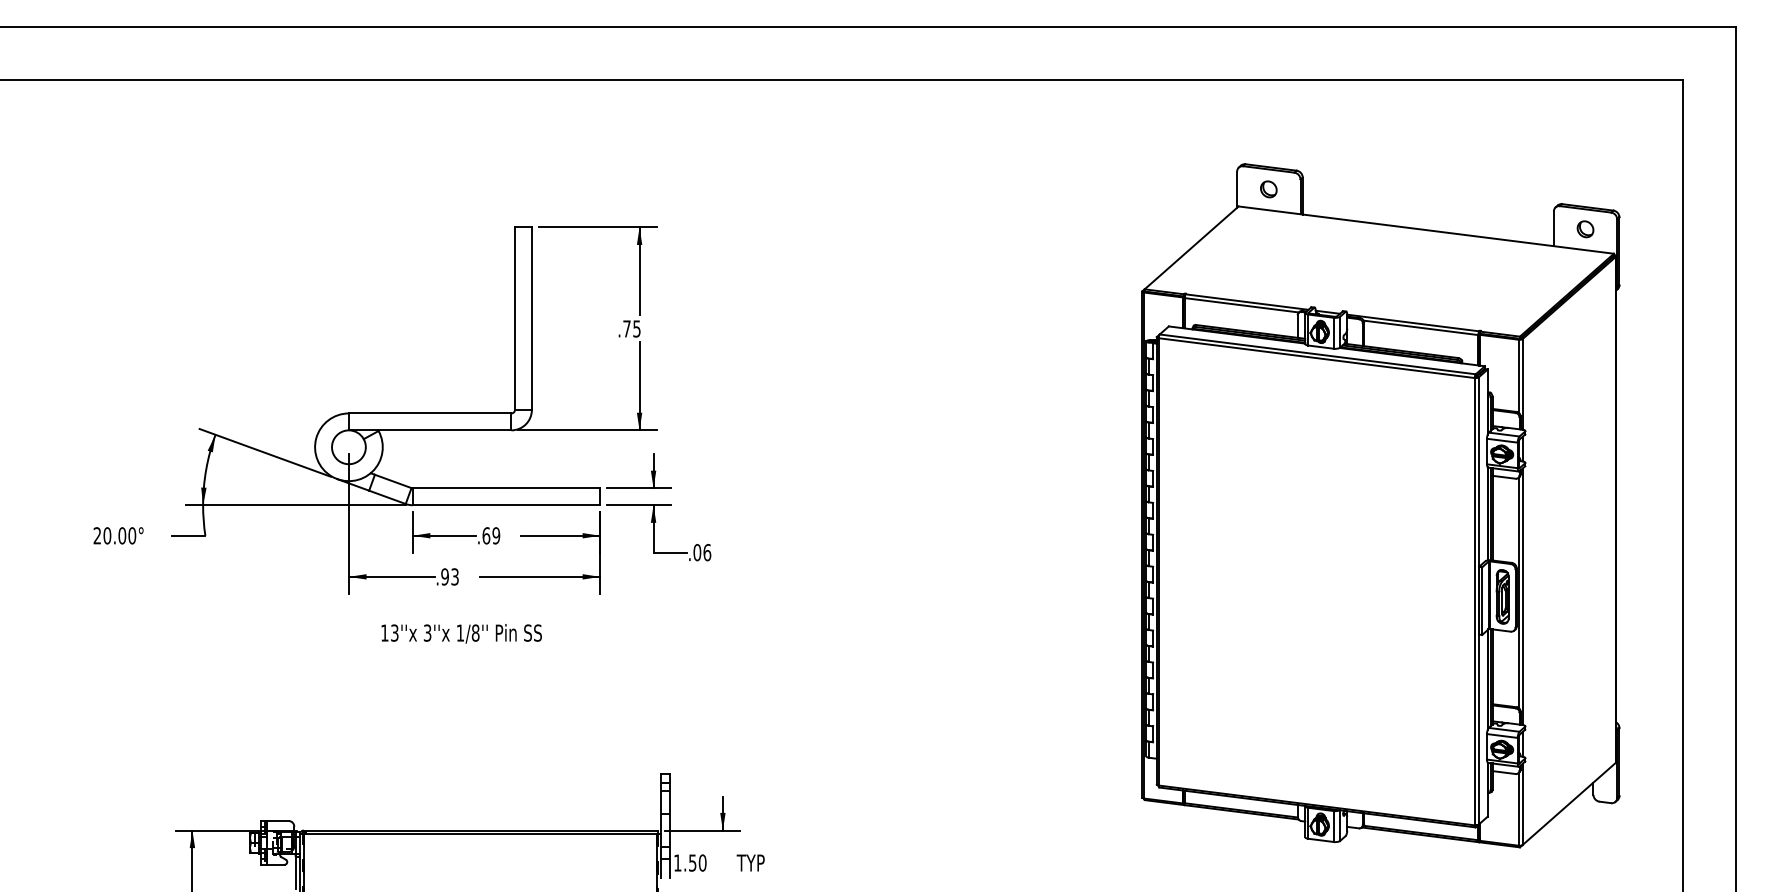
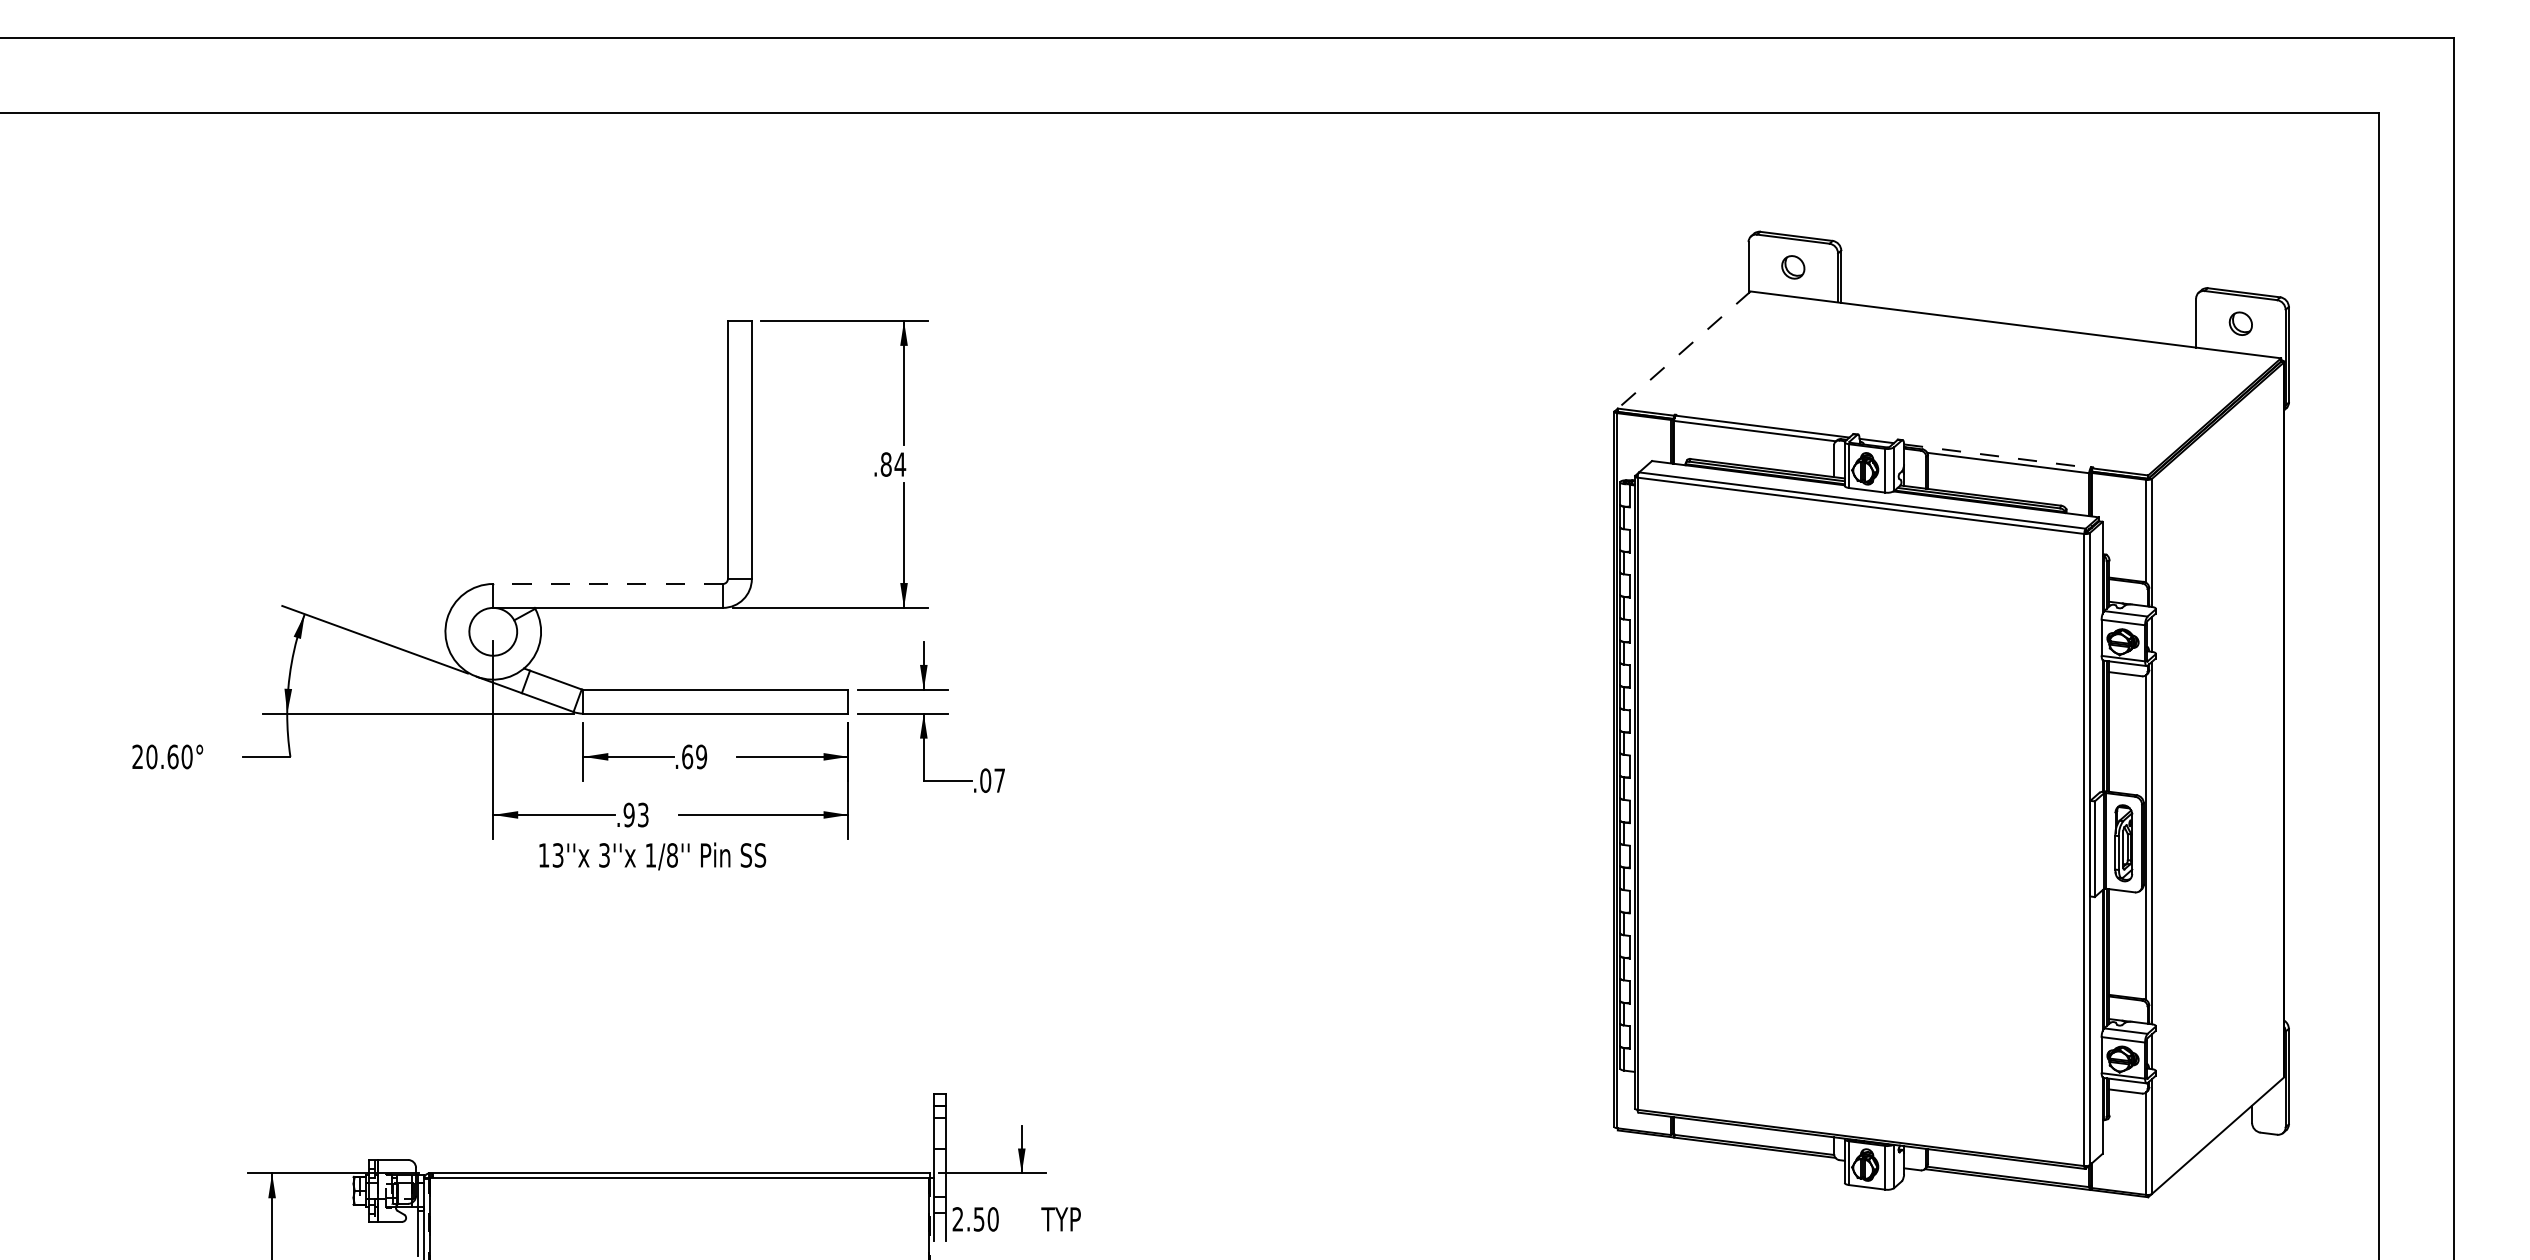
line: (1191, 248) -> (1684, 350), solid -> dashed
line: (1413, 323) -> (1997, 456), solid -> dashed
text: (632, 328) -> (893, 464), .75 -> .84
line: (430, 413) -> (608, 584), solid -> dashed
text: (121, 535) -> (172, 756), 20.00° -> 20.60°
text: (707, 552) -> (999, 780), .06 -> .07
text: (461, 633) -> (652, 856), moved
text: (677, 863) -> (957, 1219), 1.50 -> 2.50

